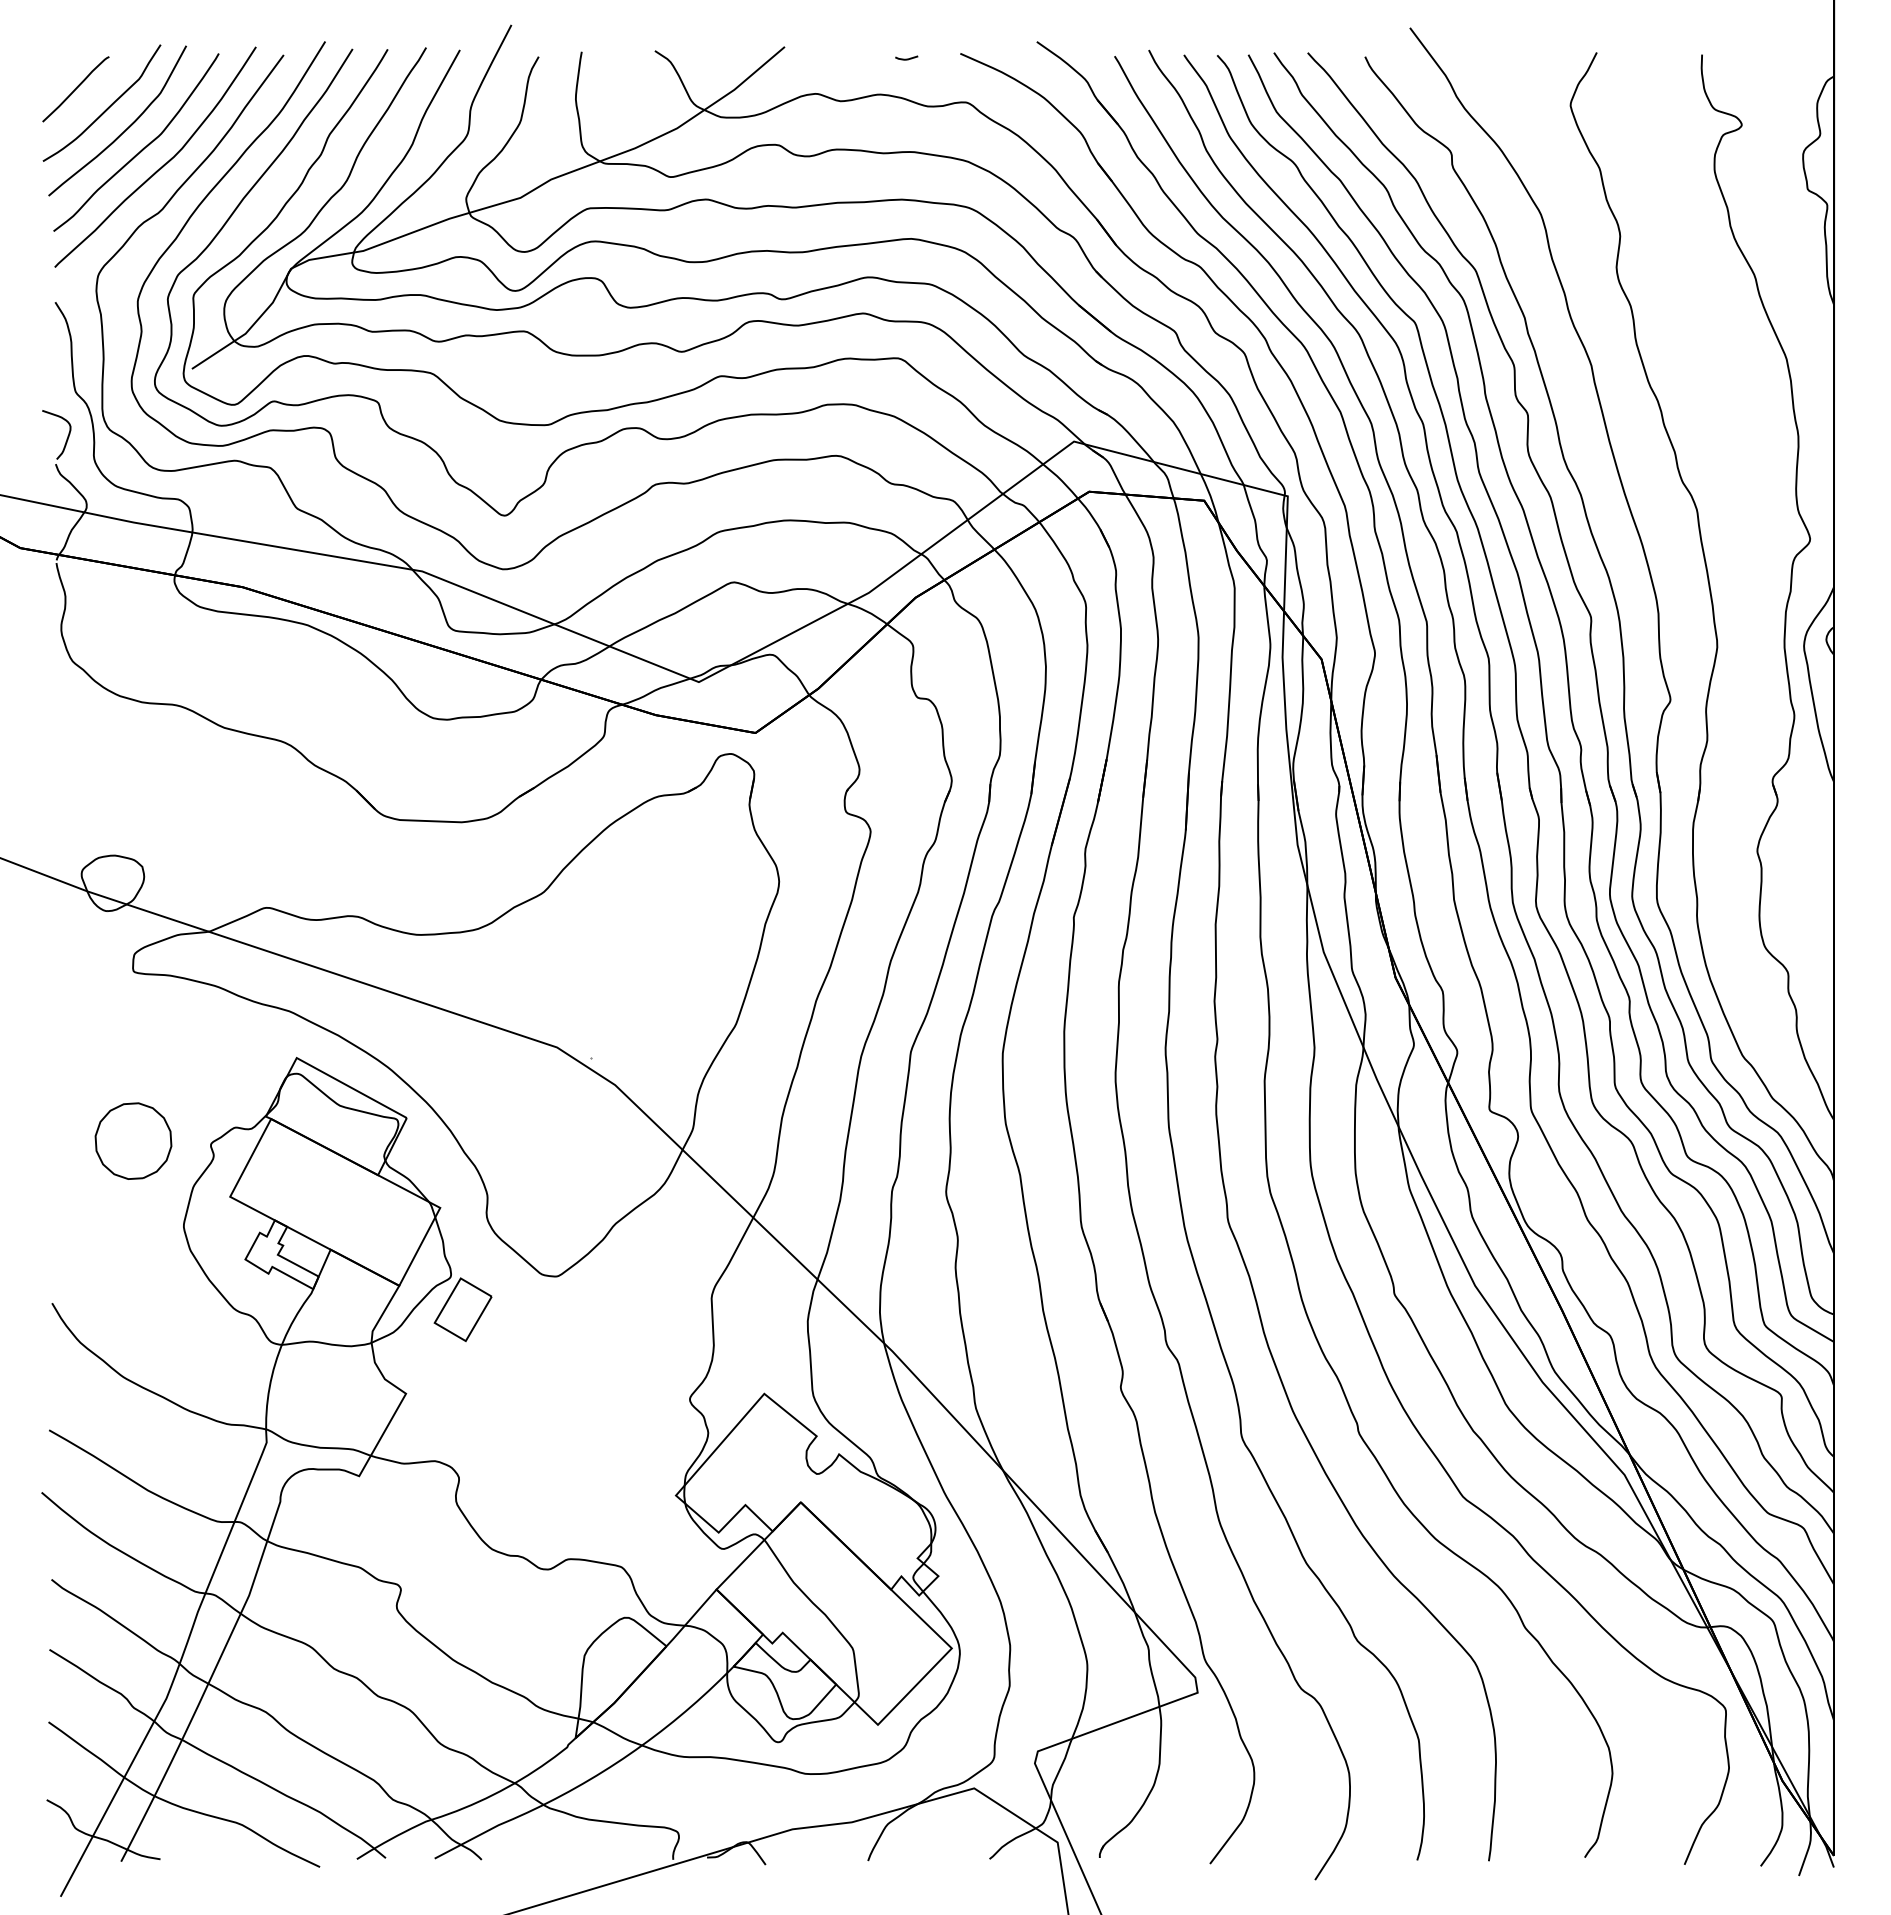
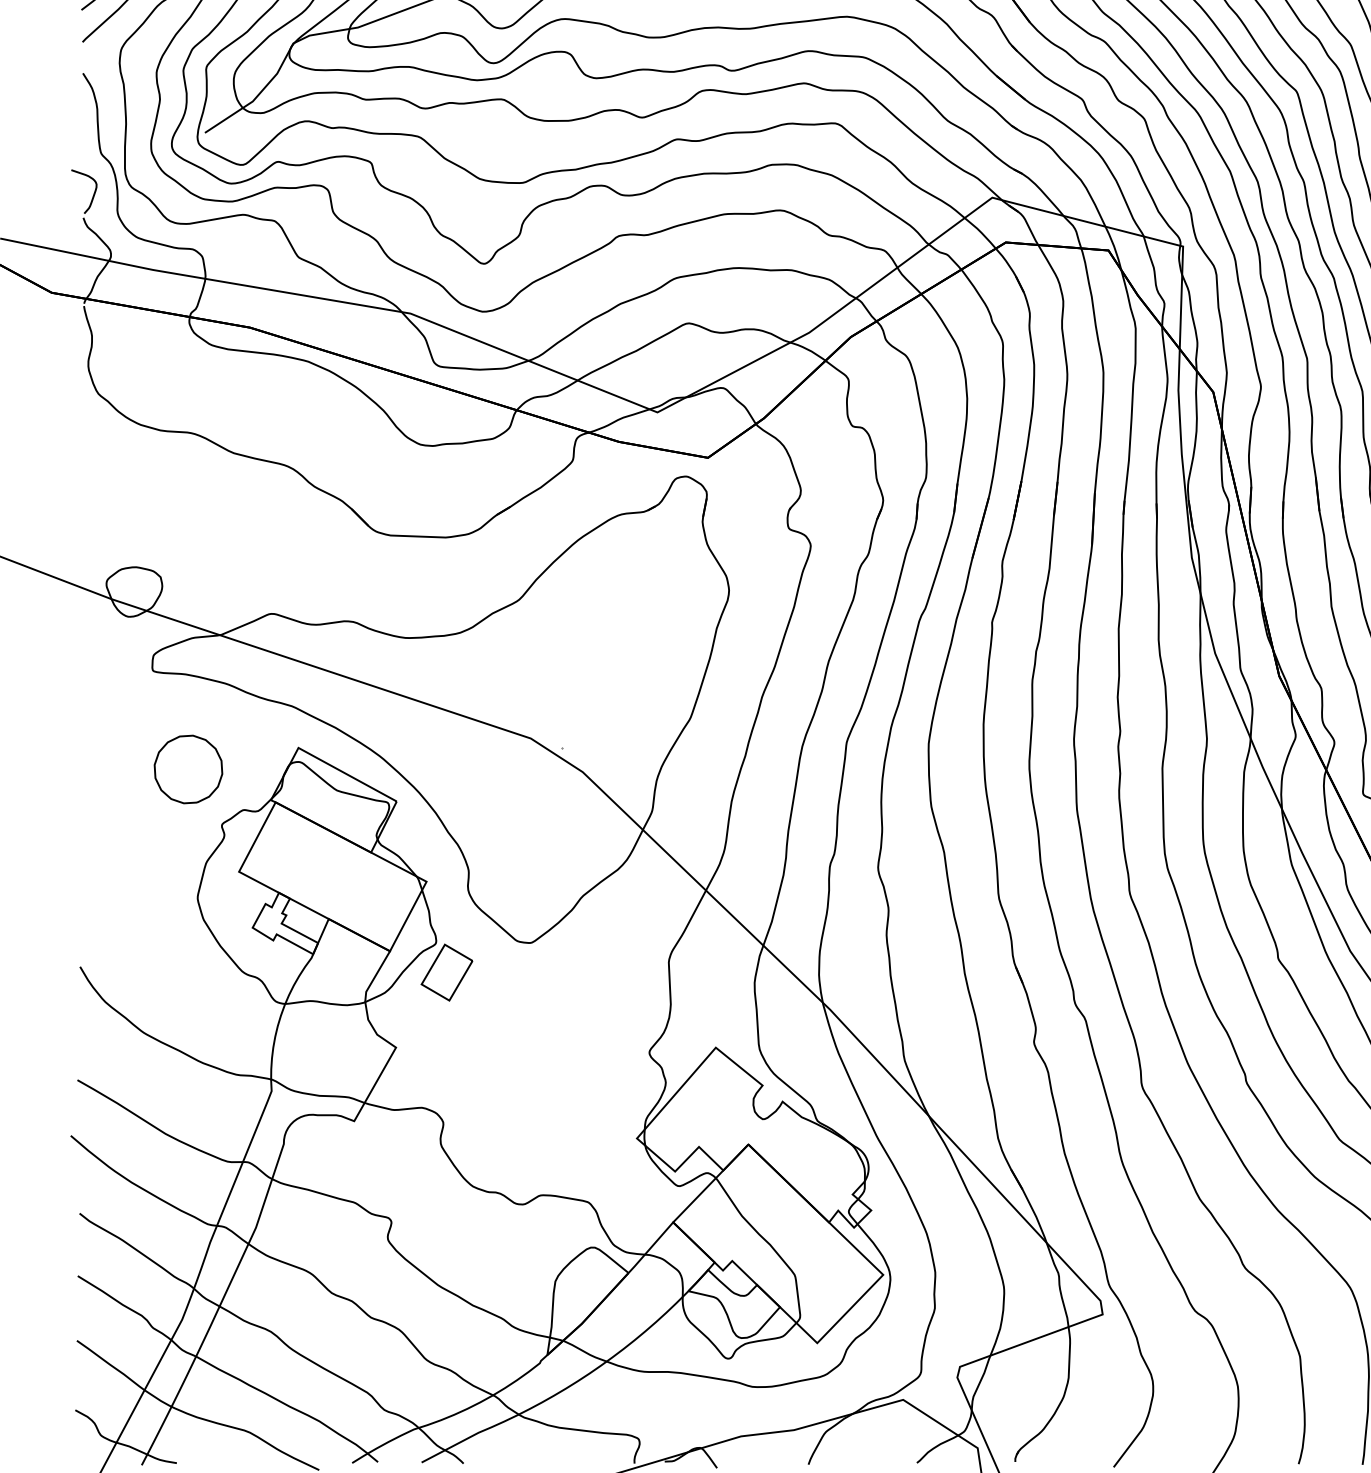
part: (133, 1140) -> (188, 768), moved

